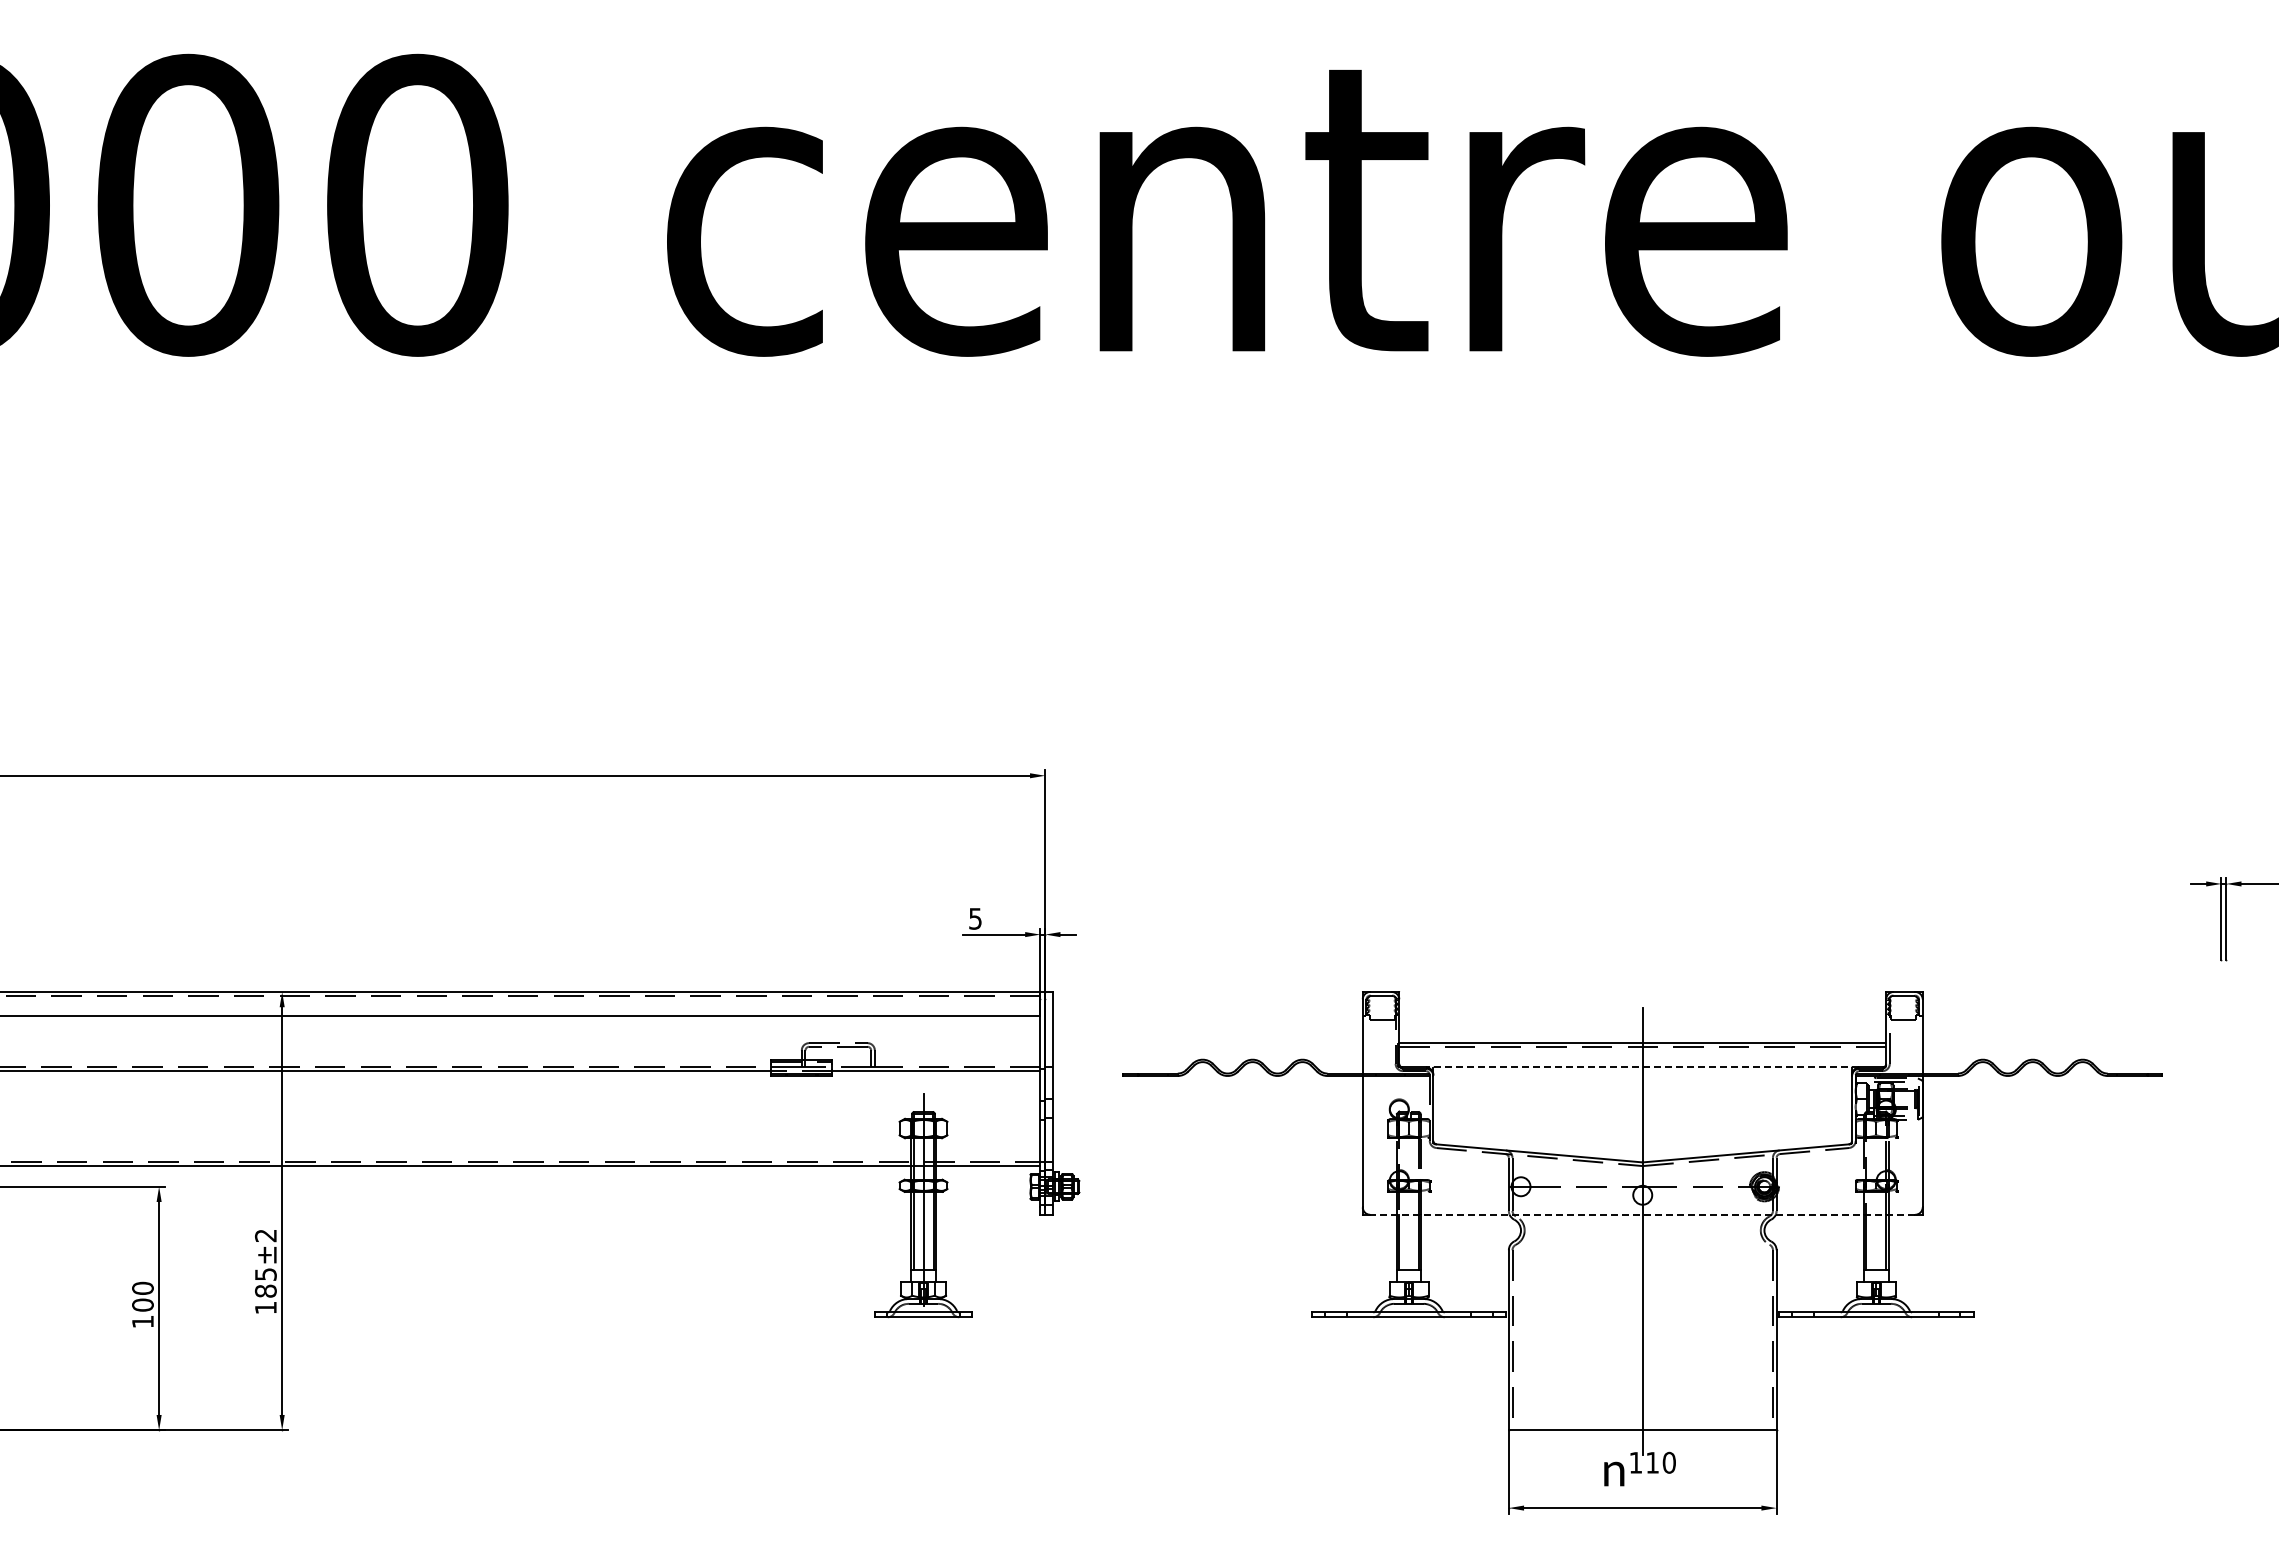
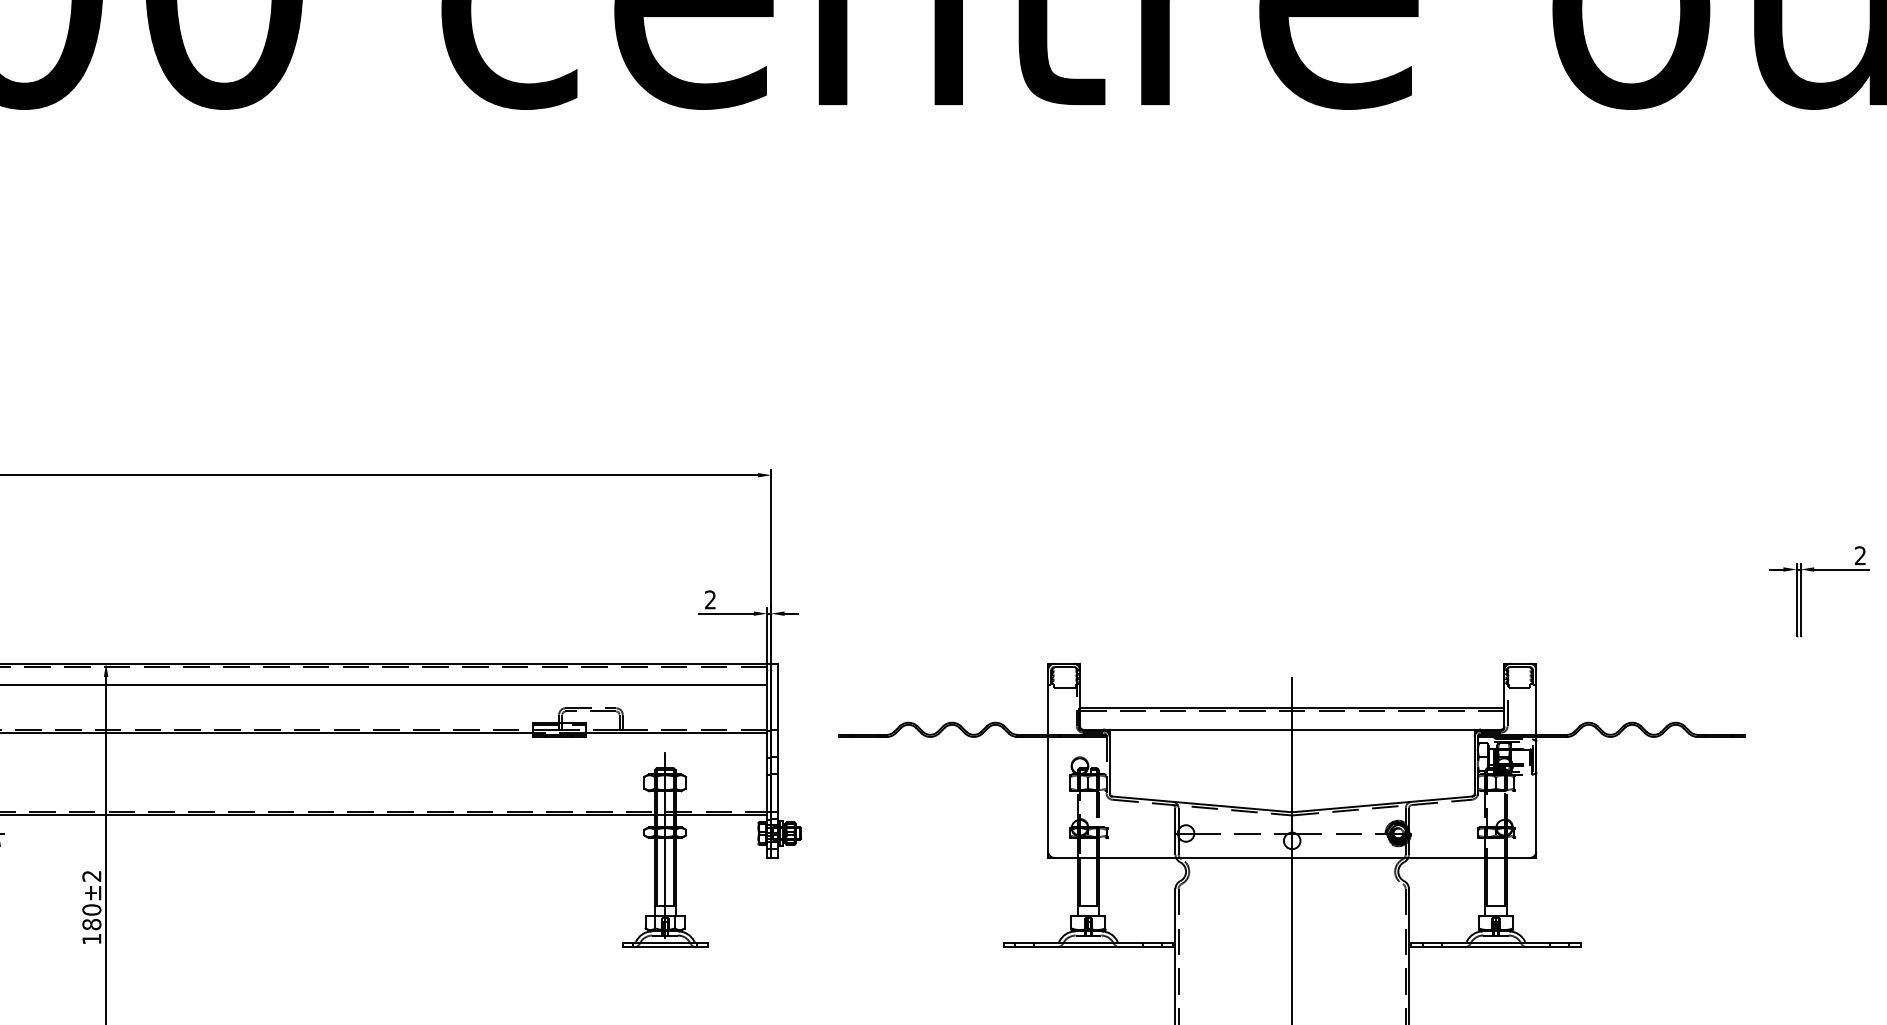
text: (975, 918) -> (710, 599), 5 -> 2
line: (1642, 1067) -> (1292, 729), dashed -> solid
line: (1642, 1214) -> (1292, 857), dashed -> solid
text: (265, 1274) -> (91, 909), 185 -> 180

